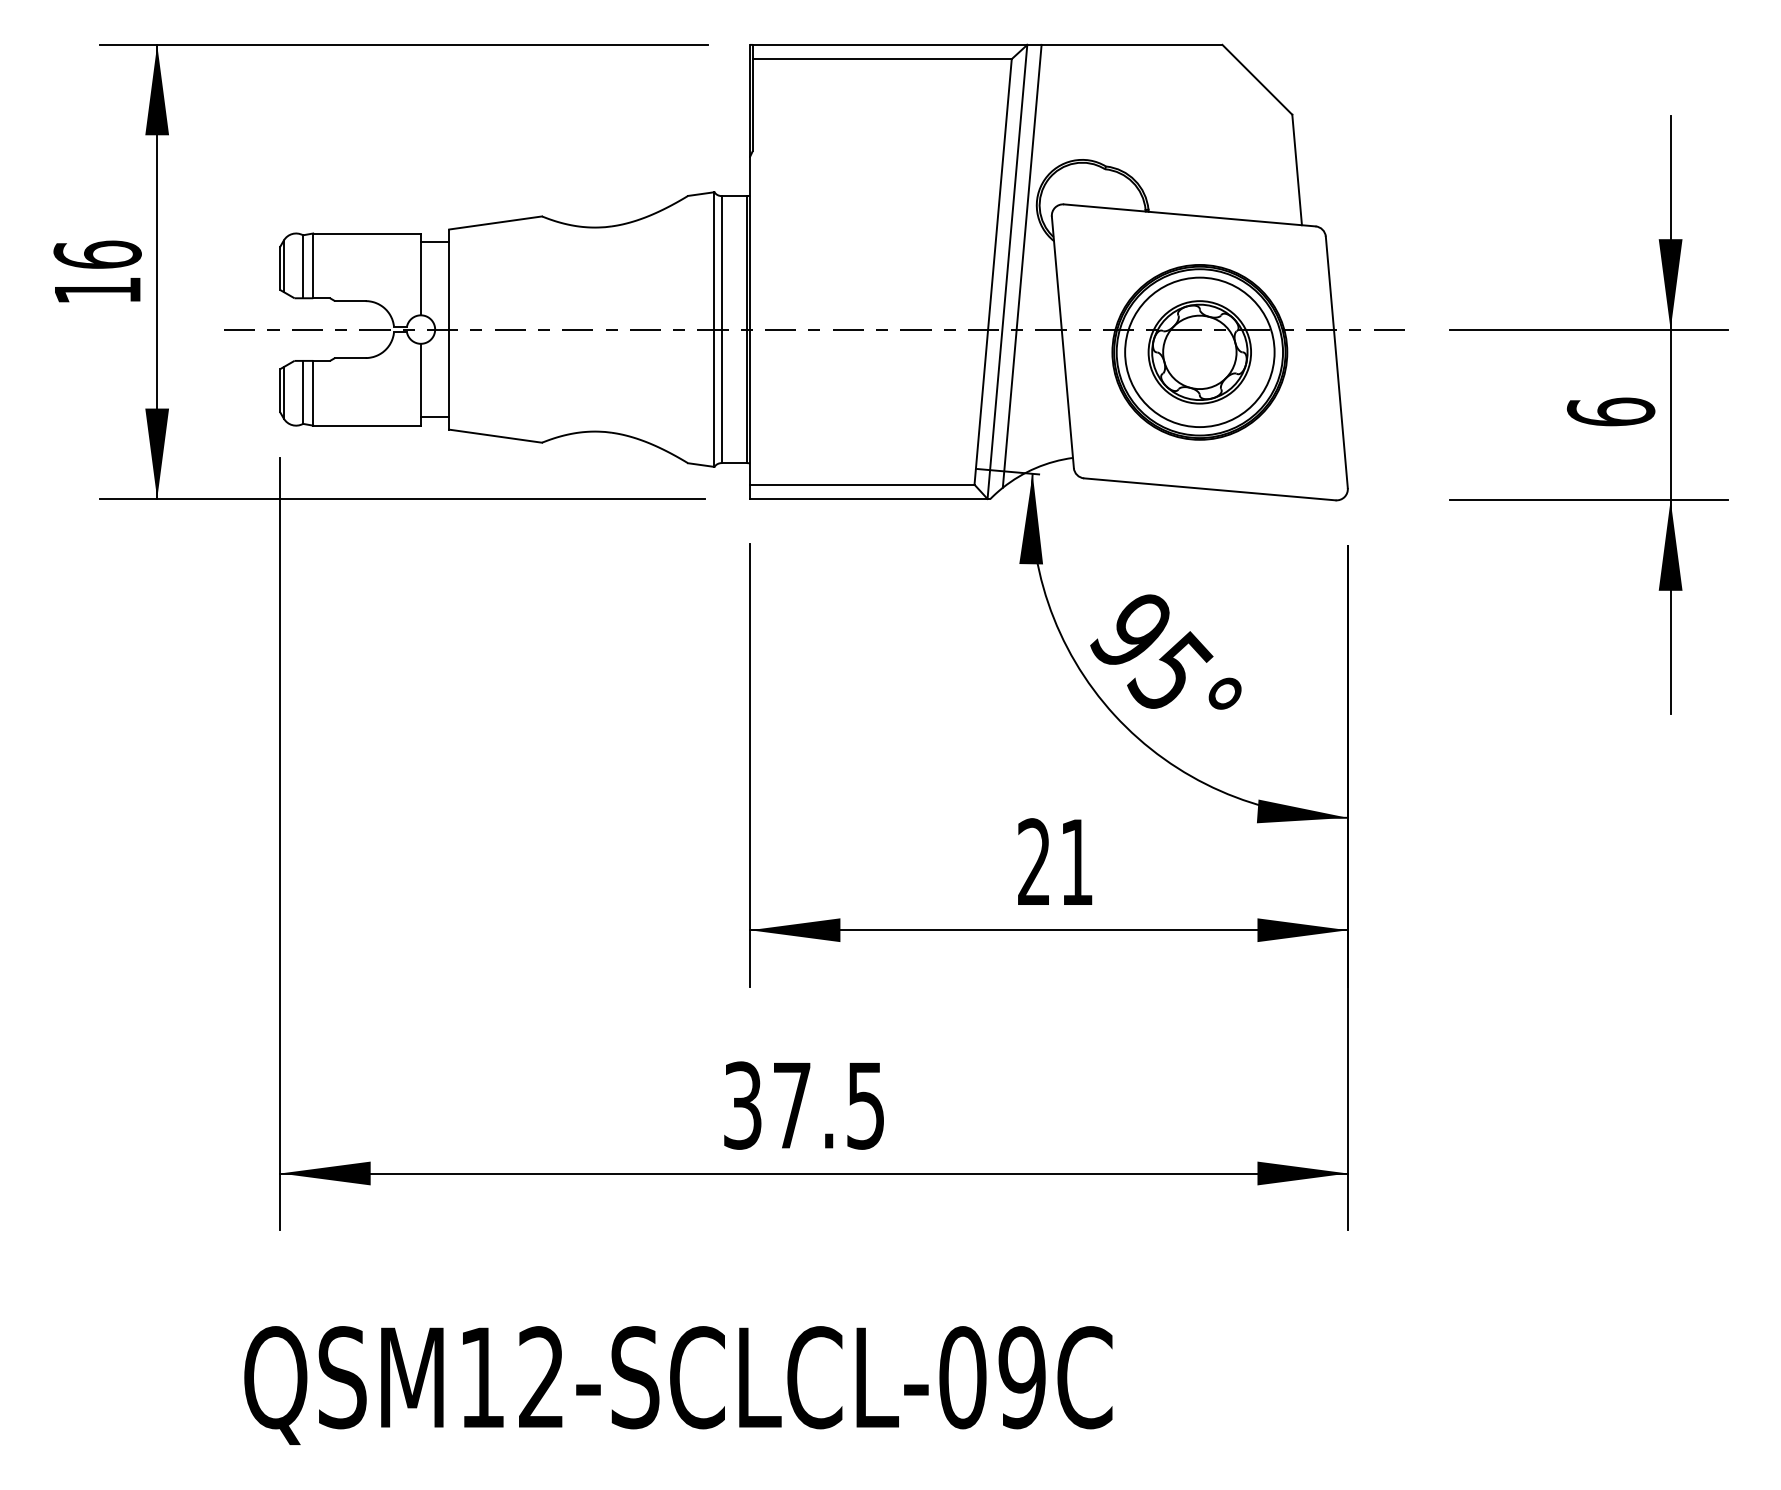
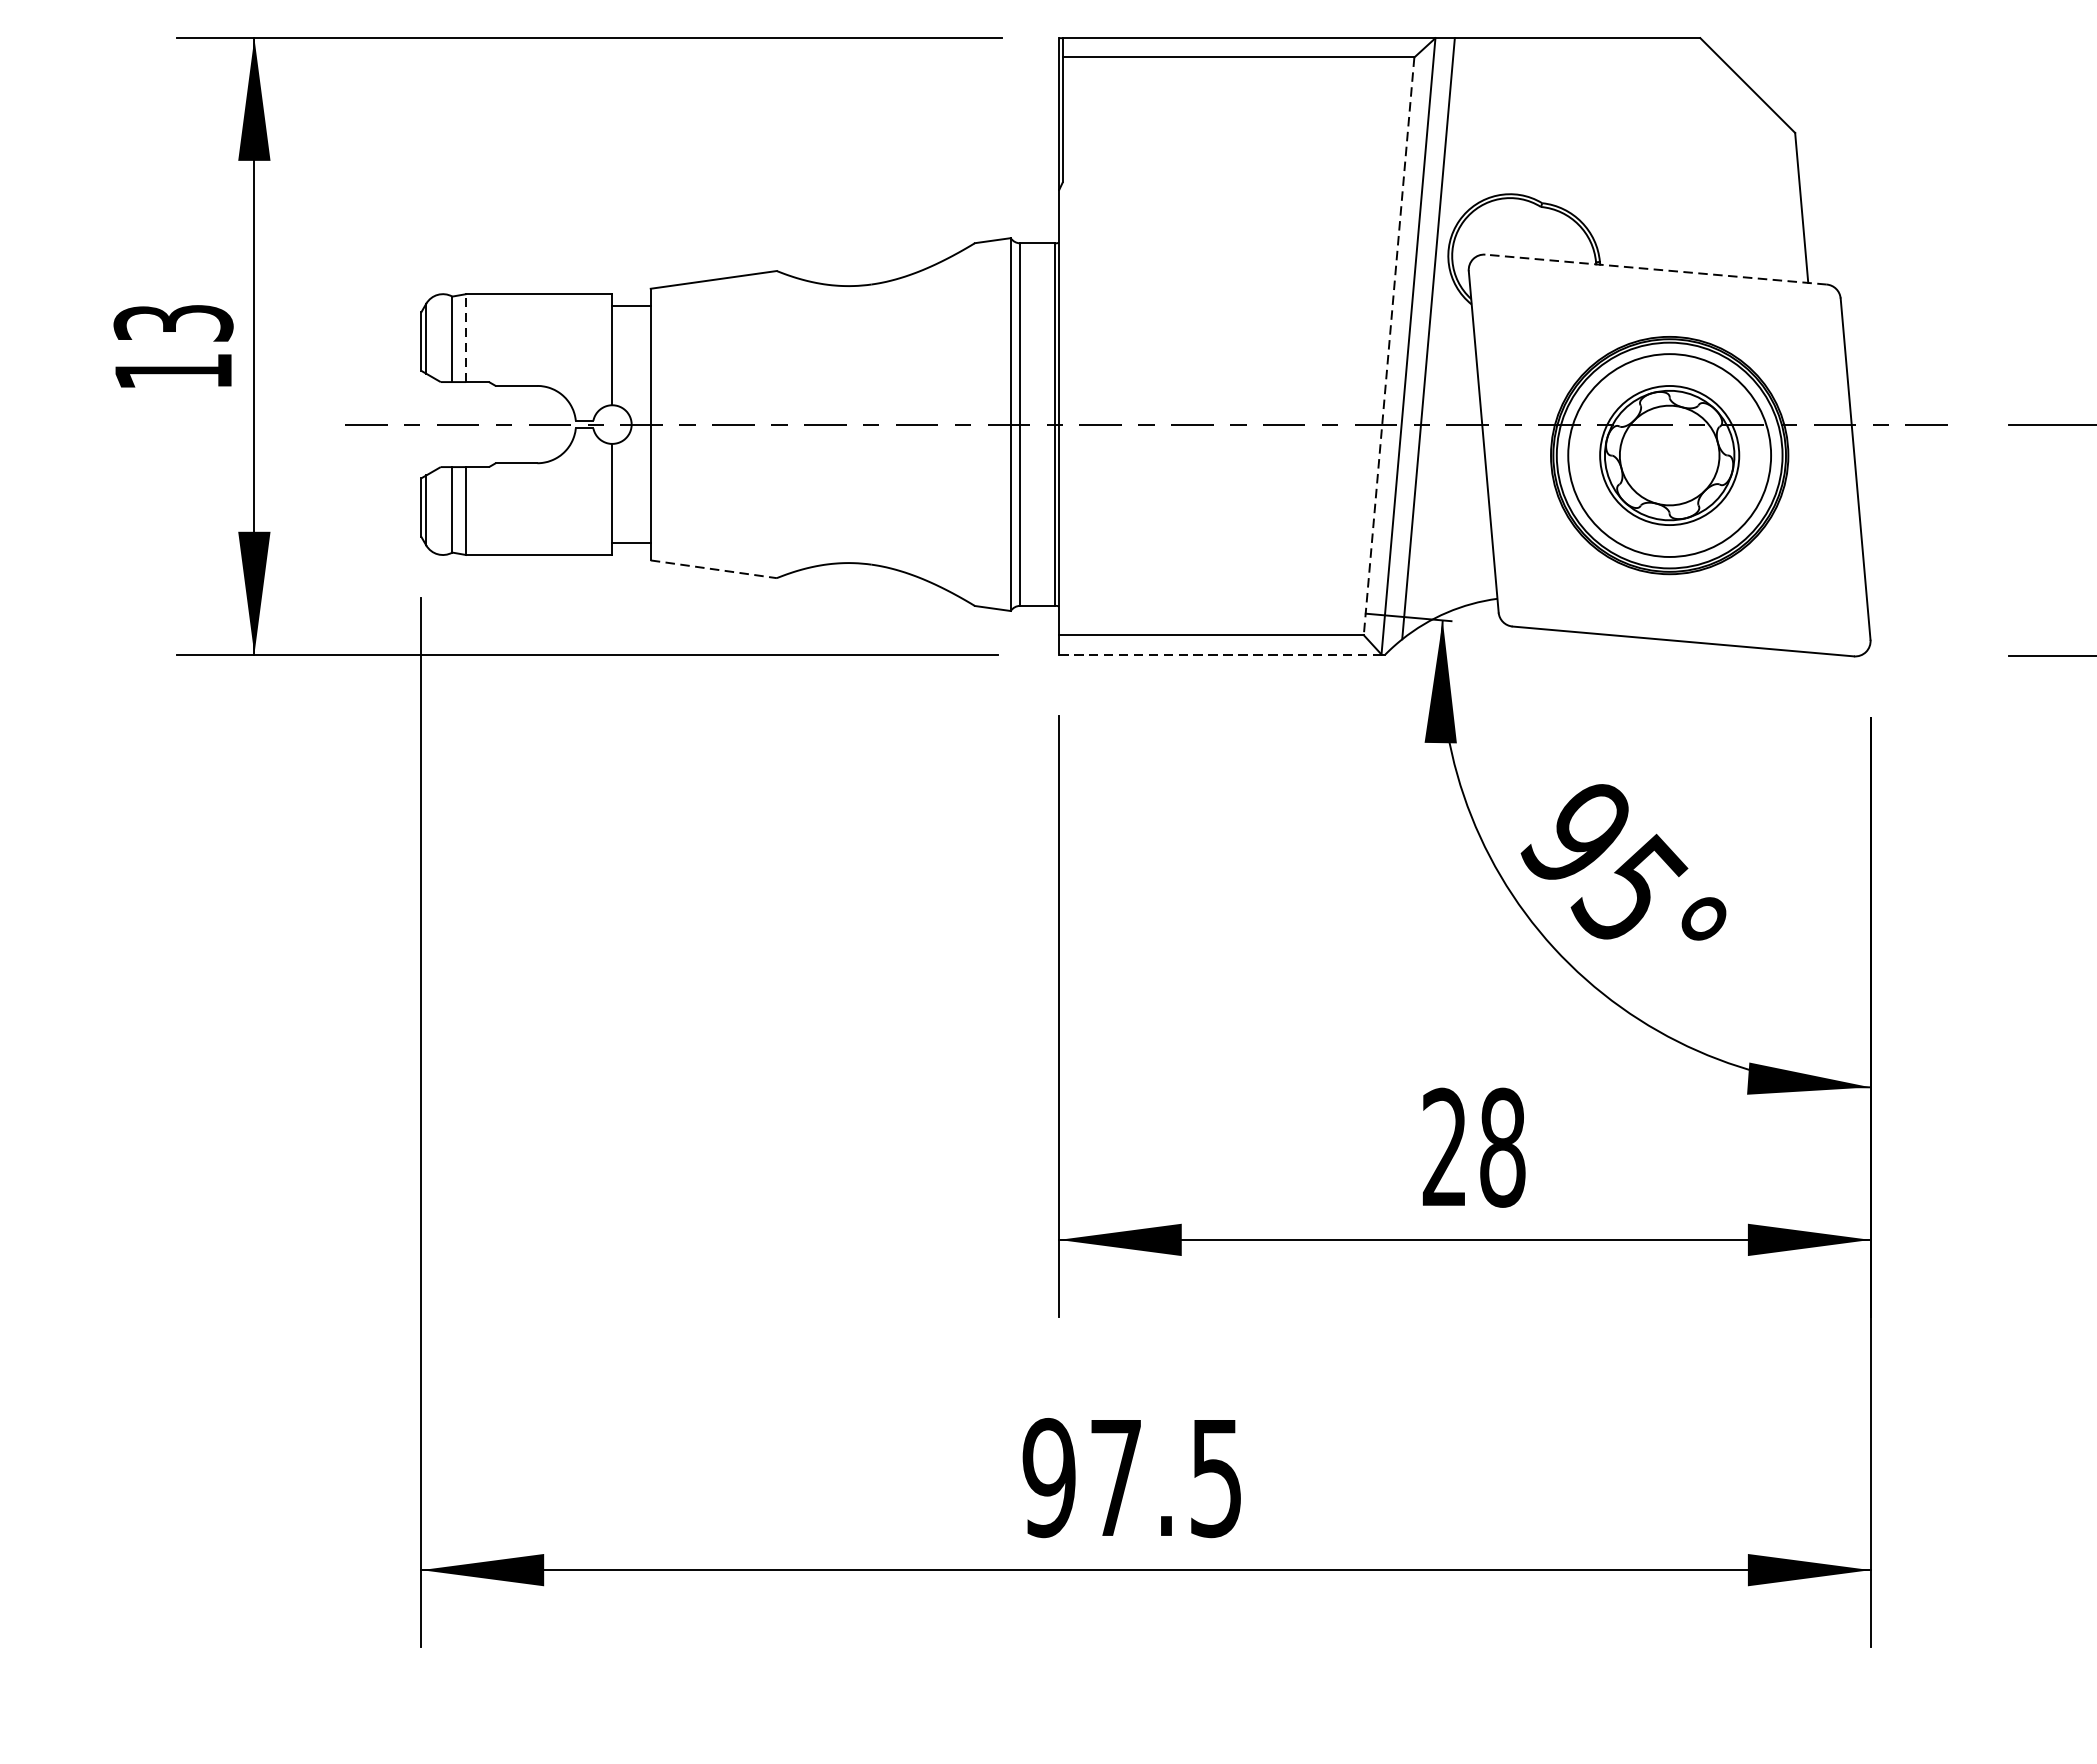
line: (1189, 215) -> (1655, 269), solid -> dashed
text: (97, 254) -> (173, 322), 16 -> 13
line: (313, 265) -> (466, 337), solid -> dashed
line: (993, 271) -> (1389, 345), solid -> dashed
line: (495, 436) -> (713, 569), solid -> dashed
line: (868, 498) -> (1219, 653), solid -> dashed
text: (1076, 862) -> (1502, 1147), 21 -> 28
text: (742, 1105) -> (1048, 1477), 37.5 -> 97.5

